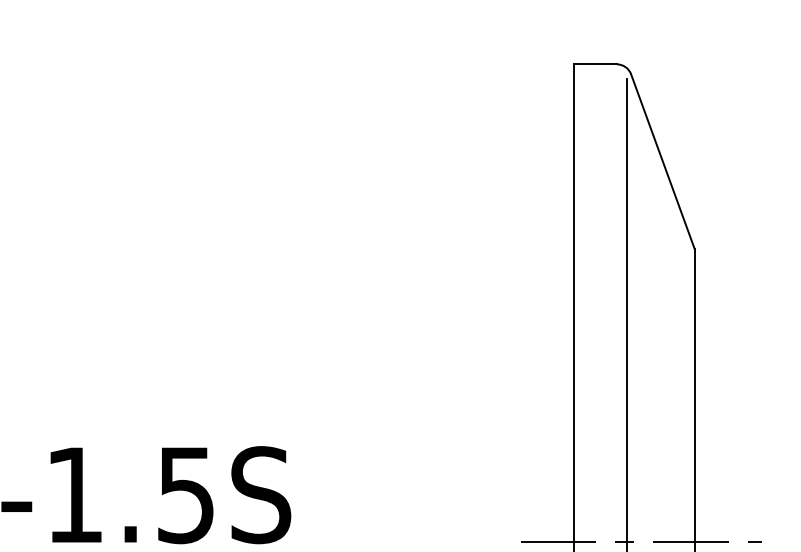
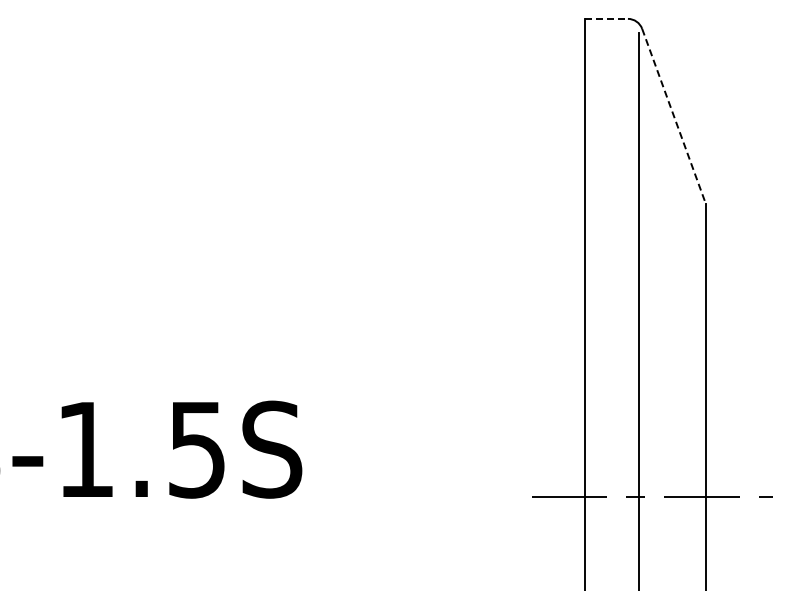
line: (595, 63) -> (606, 18), solid -> dashed
line: (662, 161) -> (673, 116), solid -> dashed

